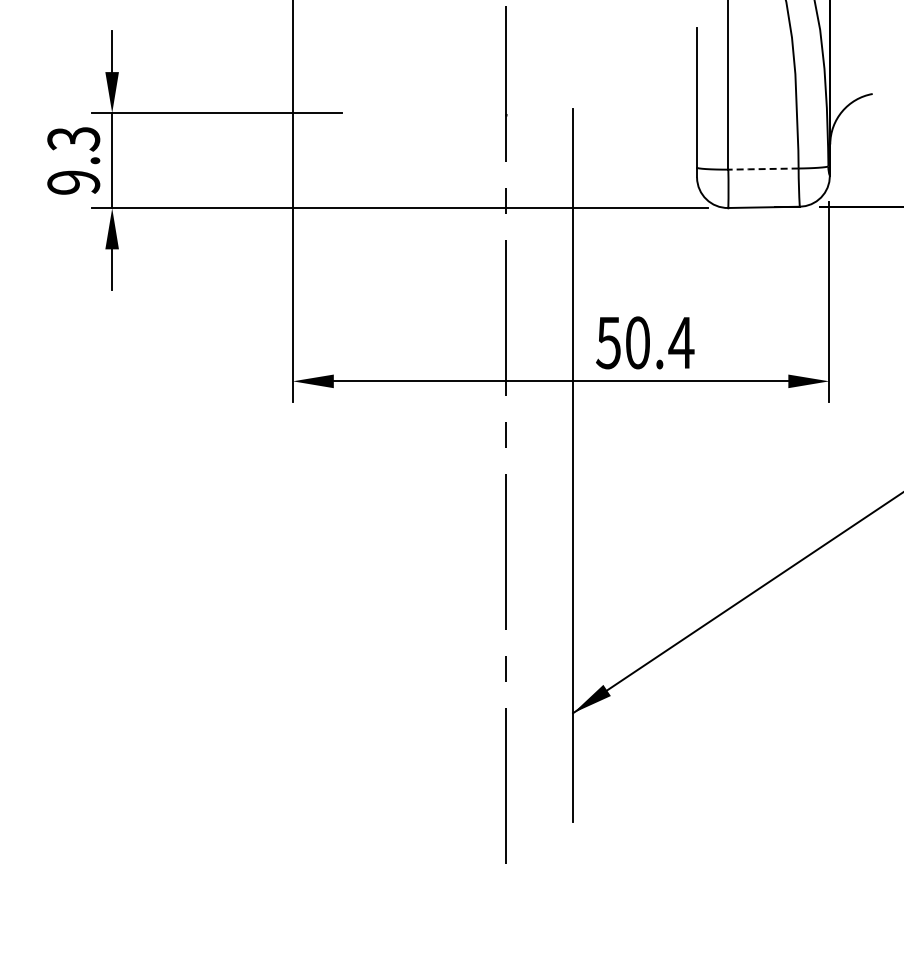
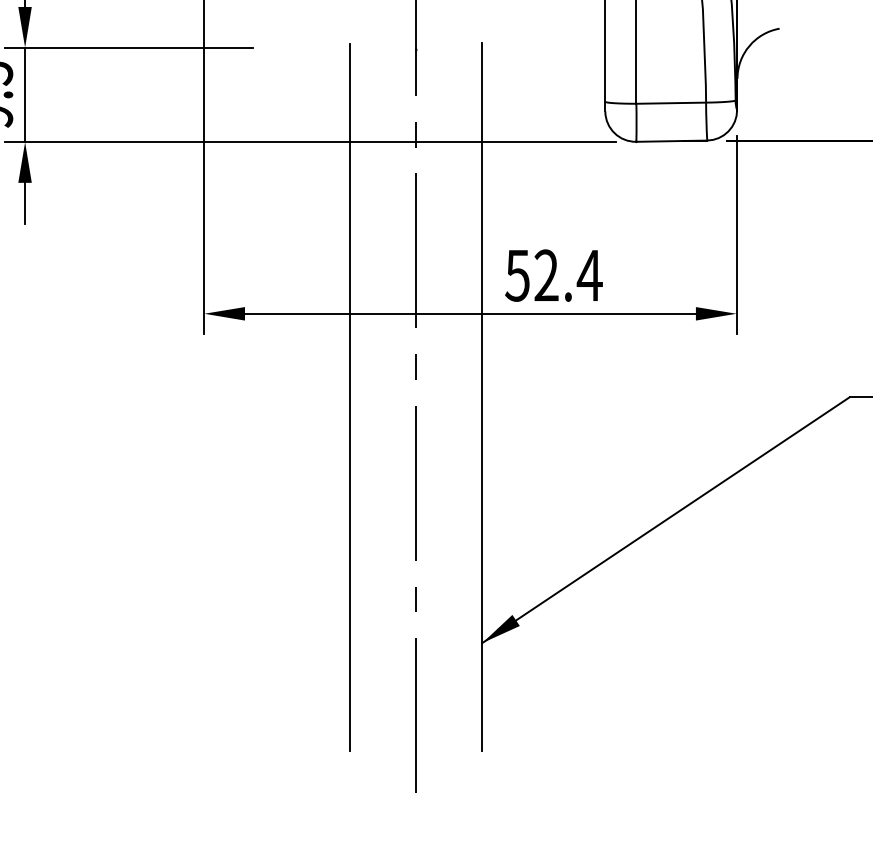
line: (763, 169) -> (671, 103), dashed -> solid
text: (637, 342) -> (546, 275), 50.4 -> 52.4
line: (439, 465) -> (349, 397), added

